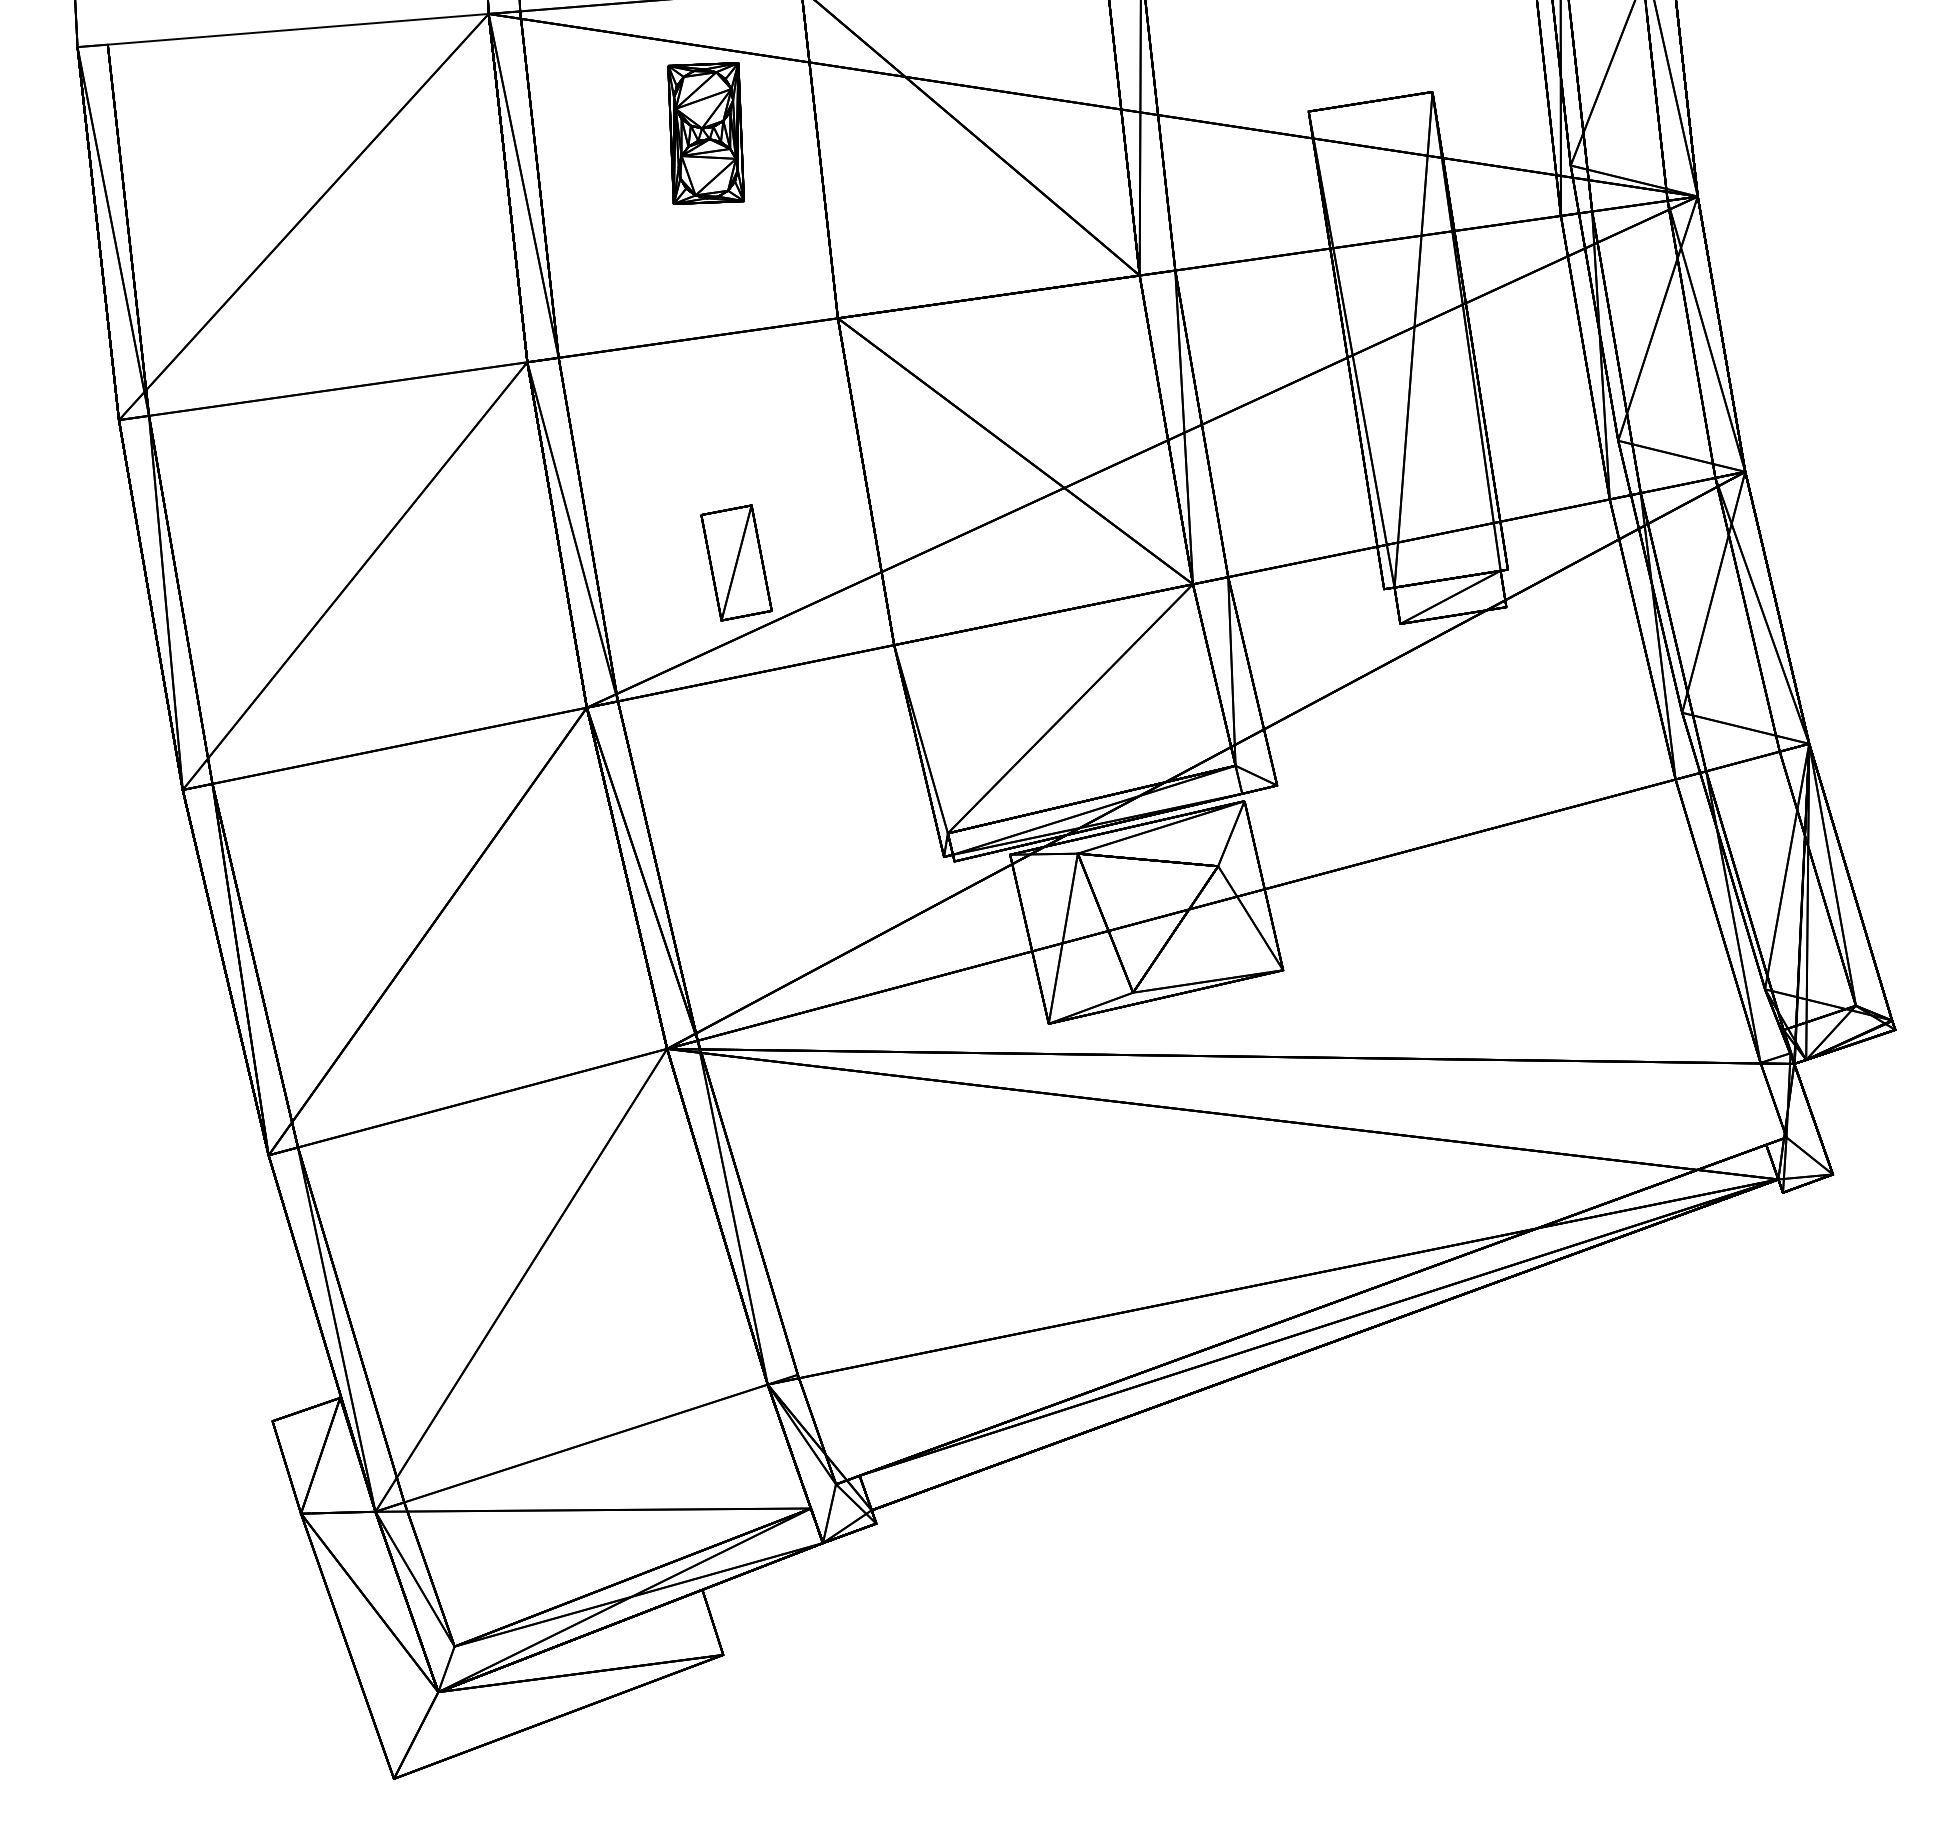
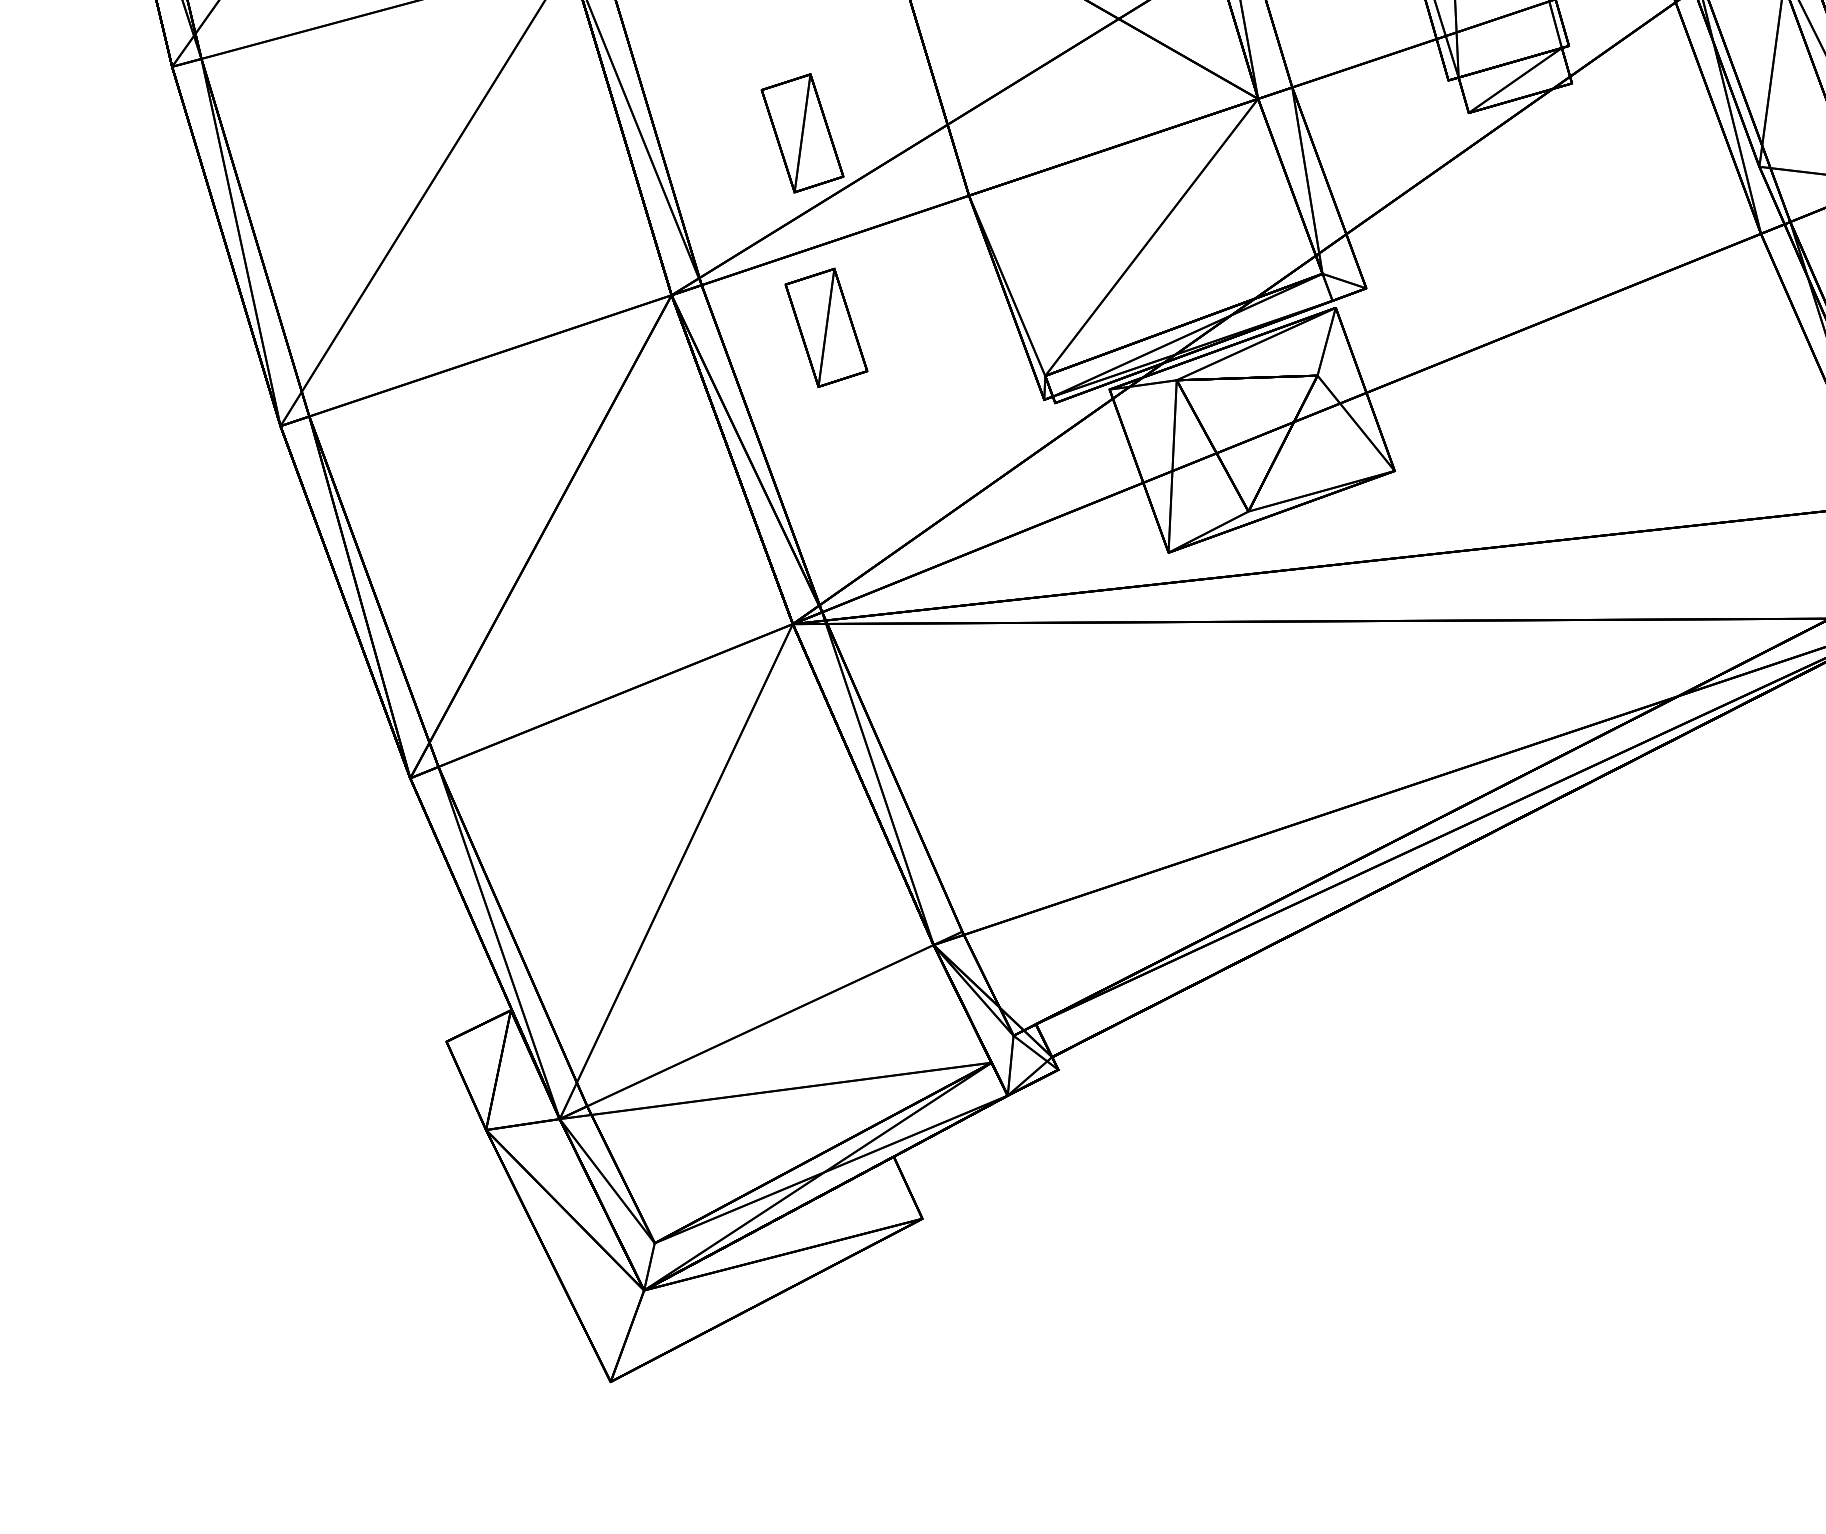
part: (736, 758) -> (826, 327), added

